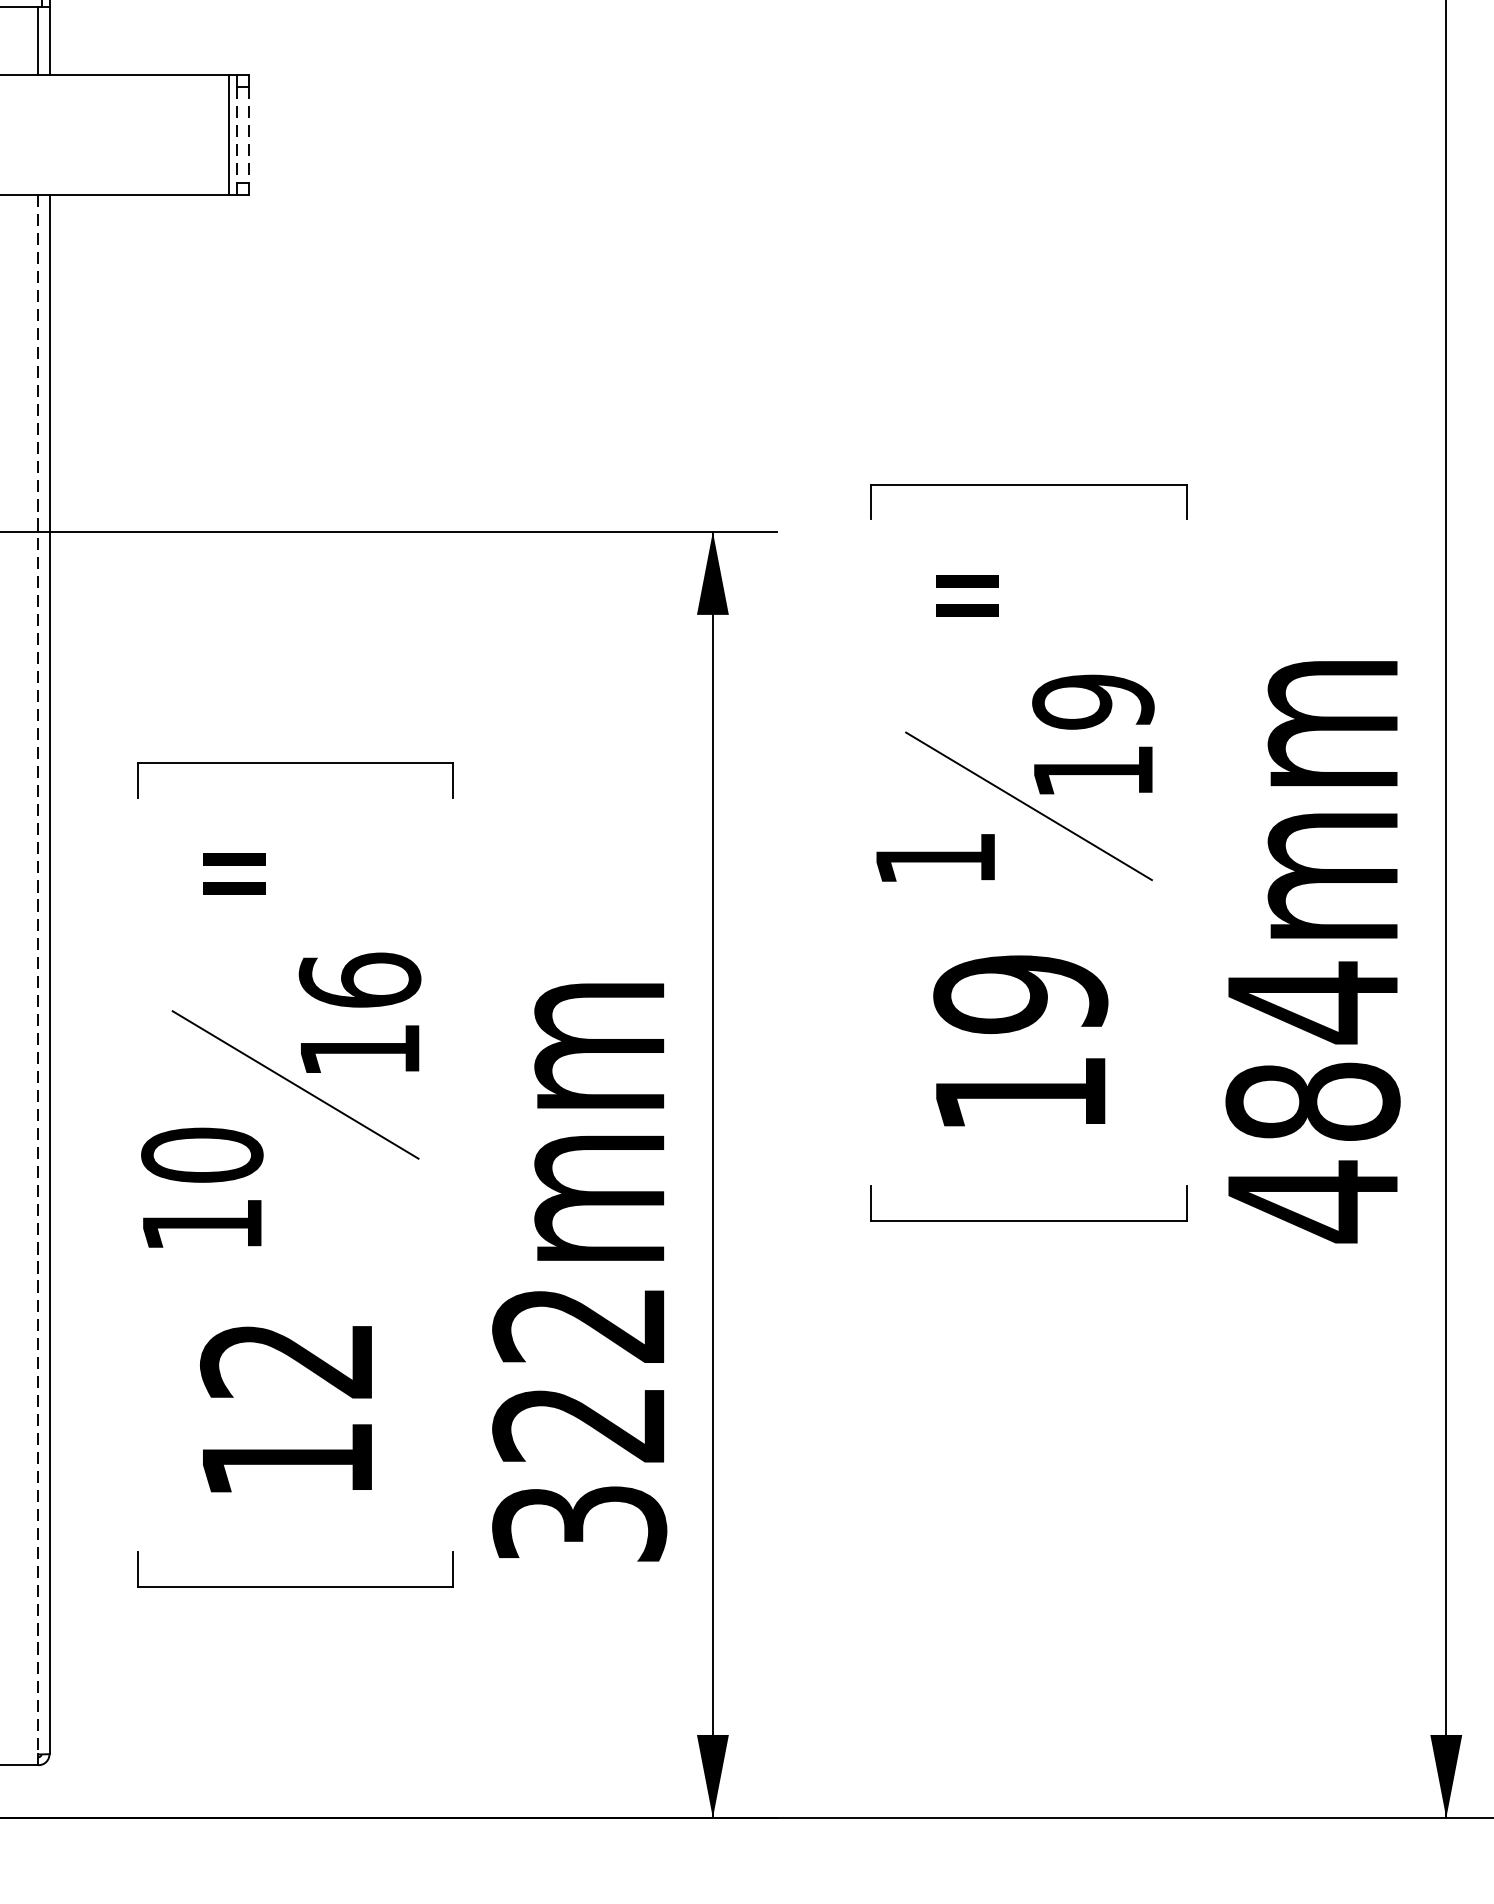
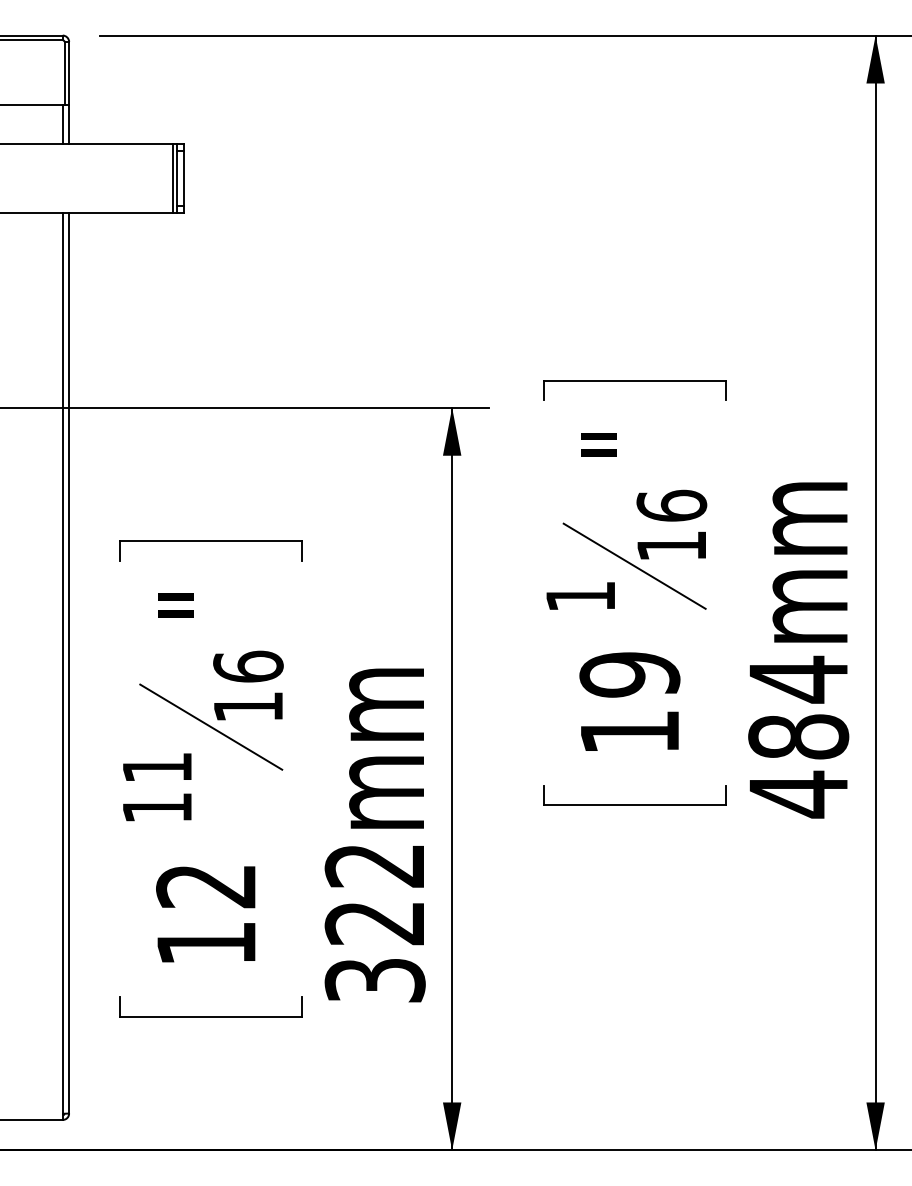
line: (237, 134) -> (177, 178), dashed -> solid
line: (249, 134) -> (184, 178), dashed -> solid
text: (1092, 701) -> (671, 505), 19 -> 16
line: (38, 974) -> (62, 663), dashed -> solid
text: (202, 1154) -> (157, 767), 10 -> 11

